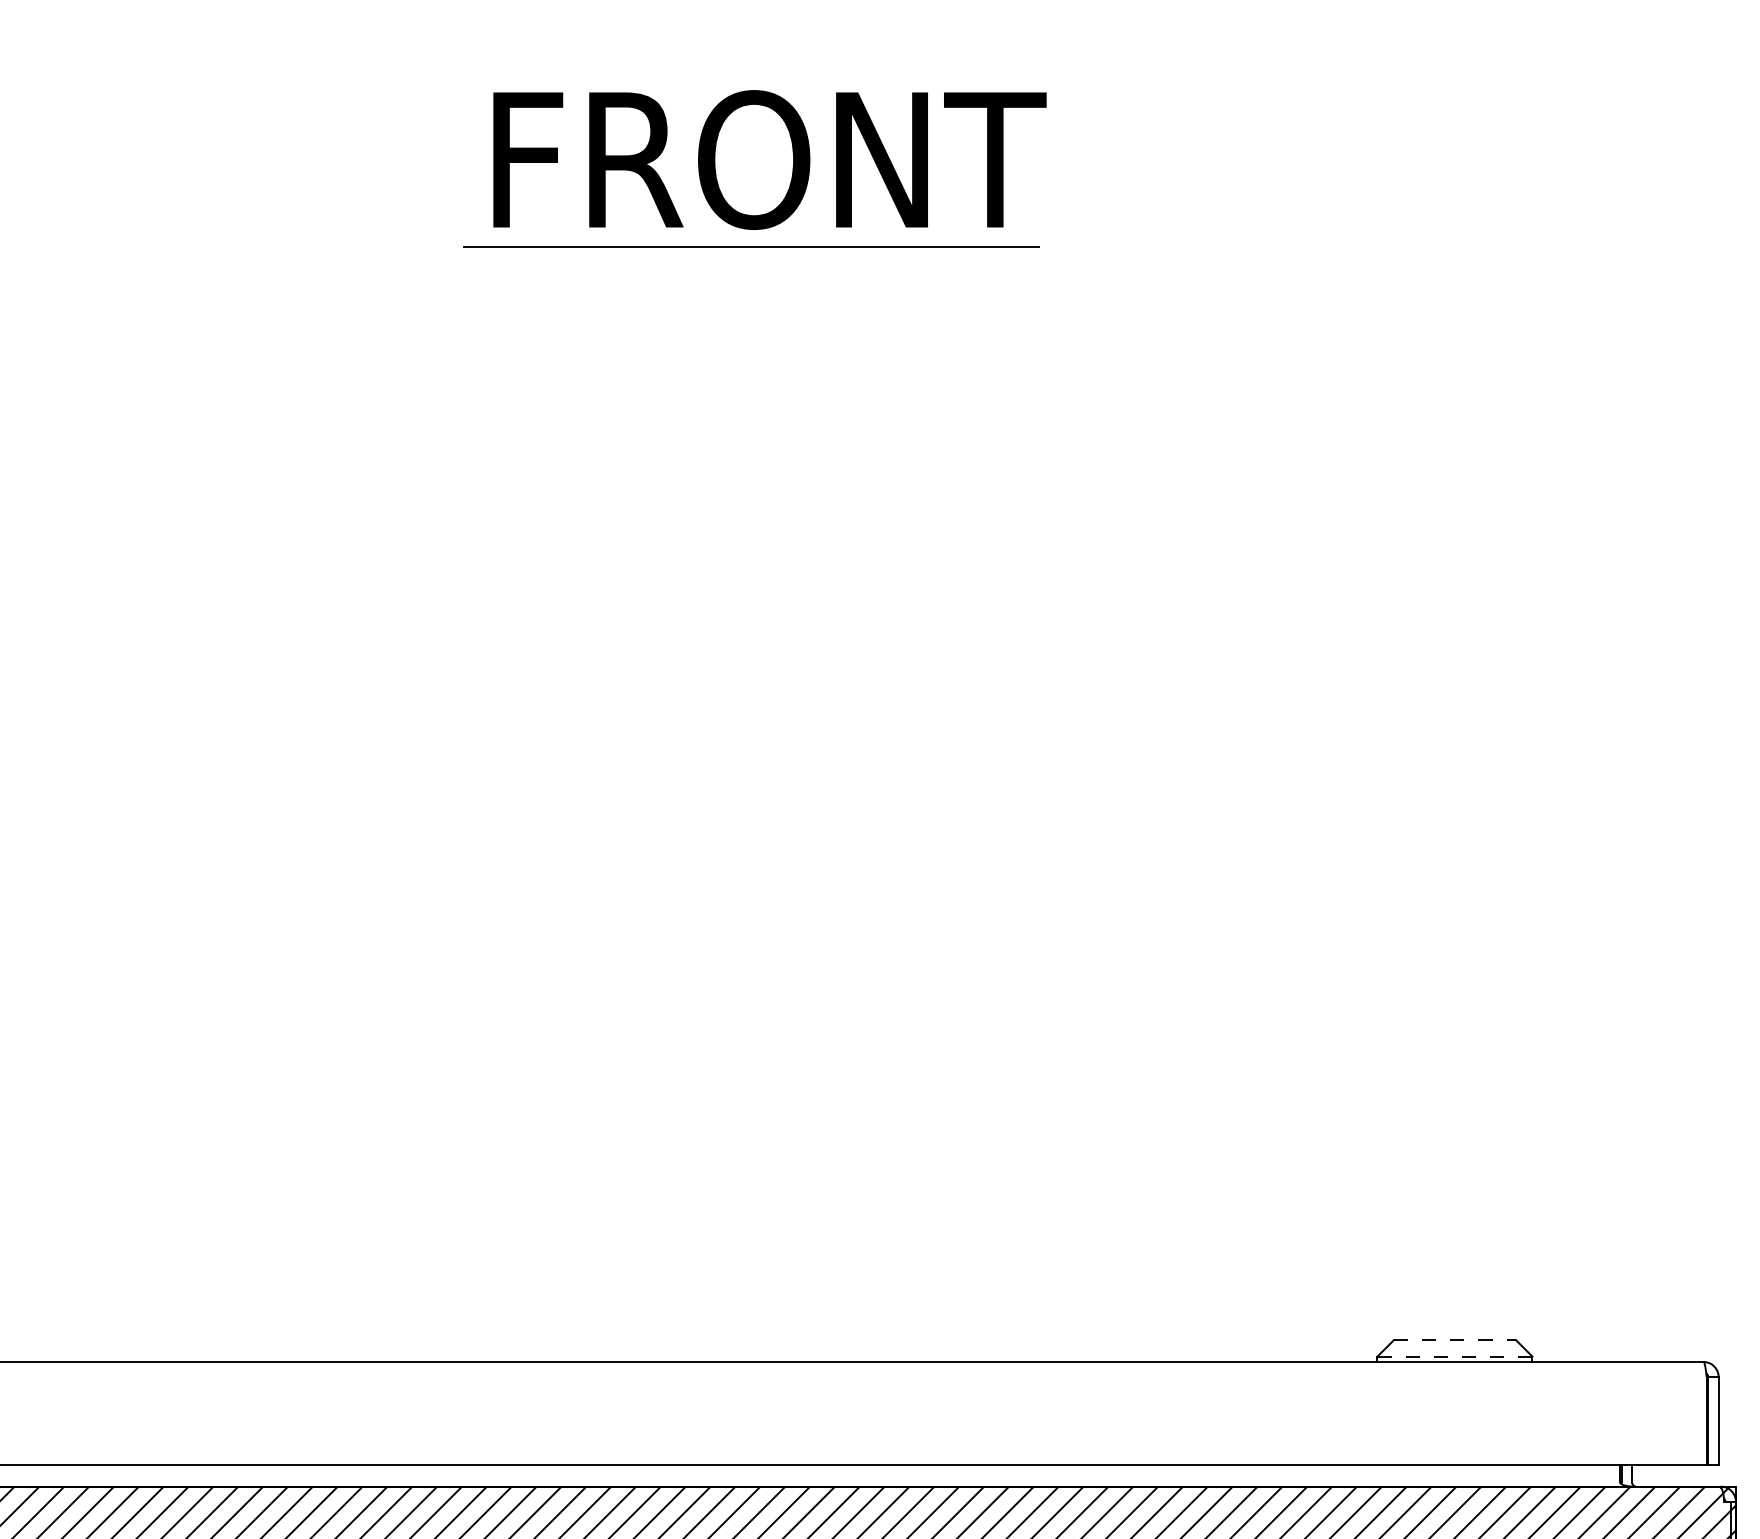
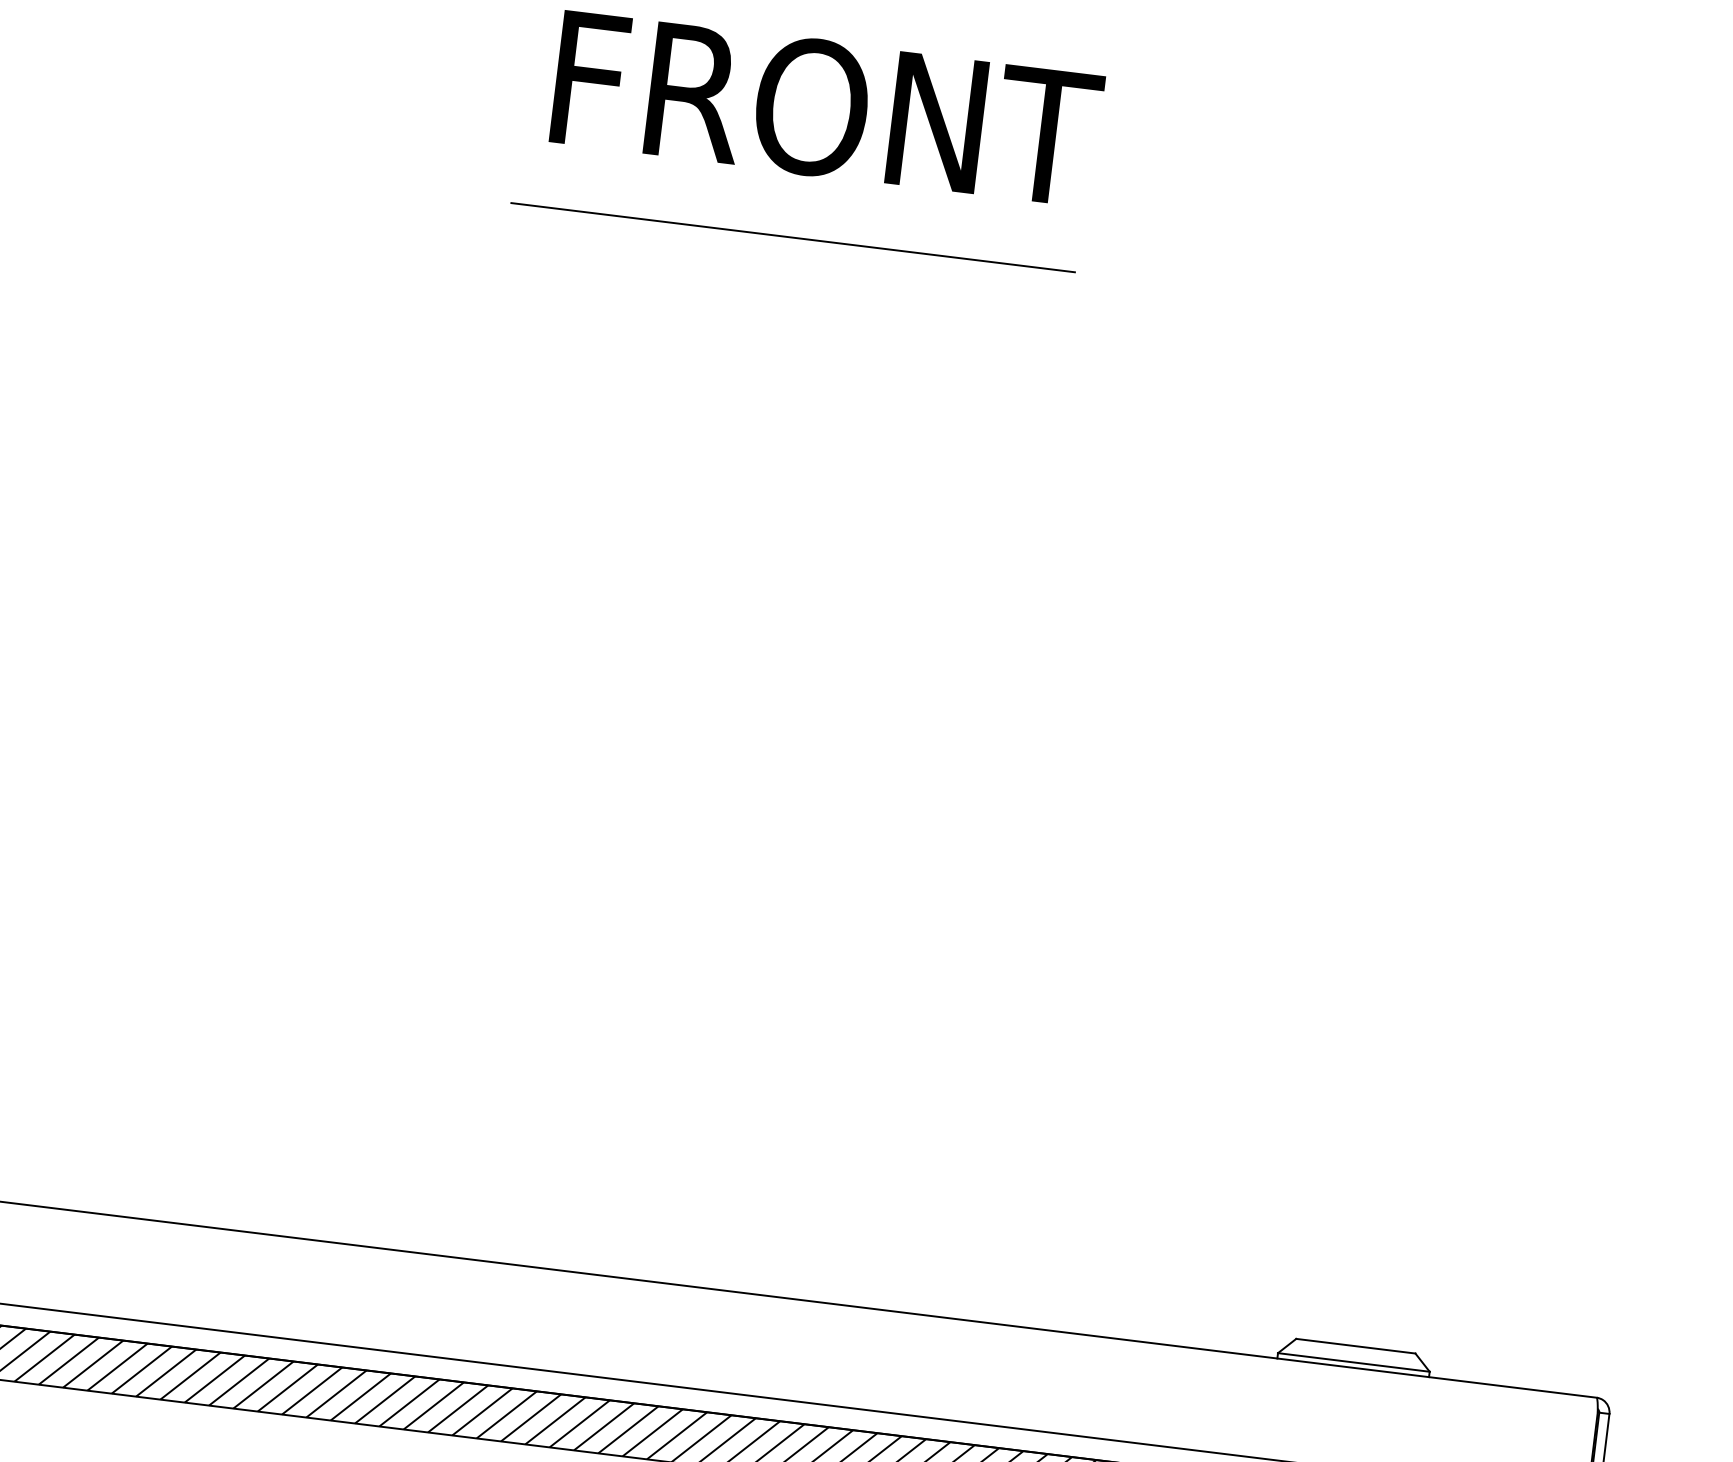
line: (751, 246) -> (793, 237), moved
line: (1454, 1340) -> (1355, 1346), dashed -> solid
line: (1455, 1356) -> (1354, 1362), dashed -> solid

